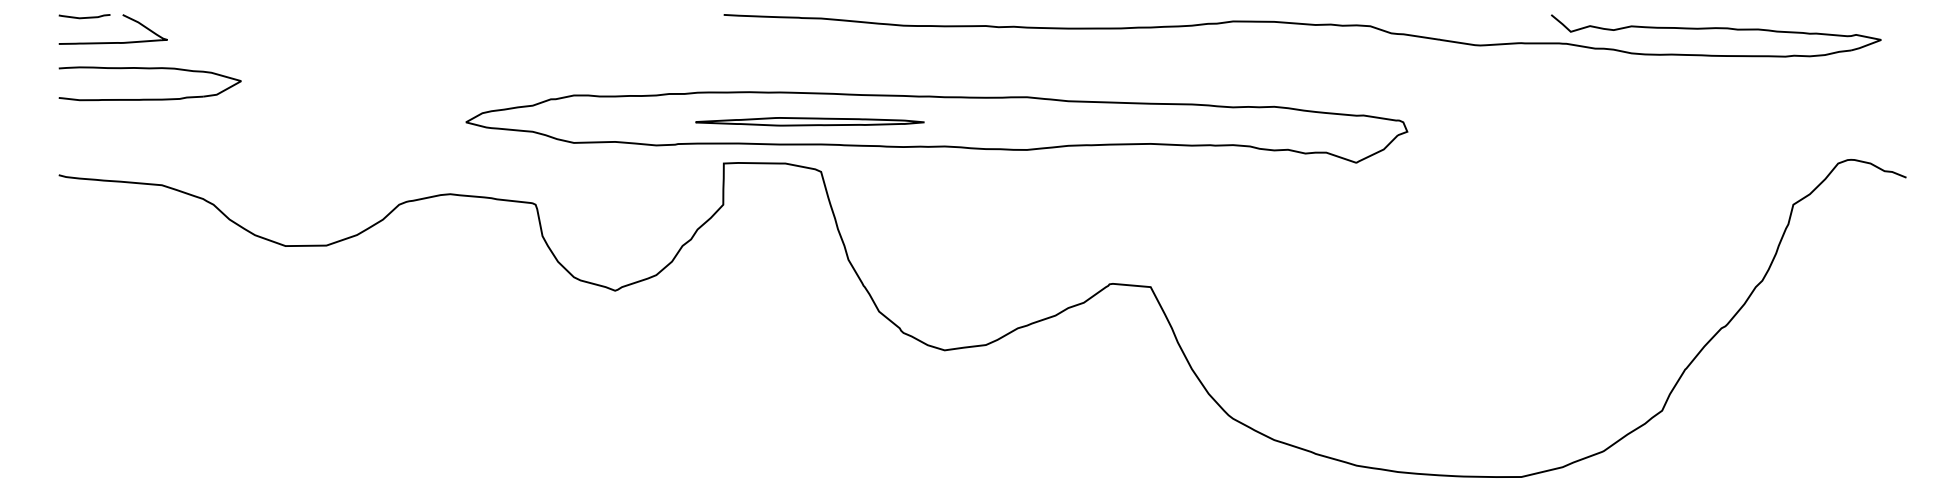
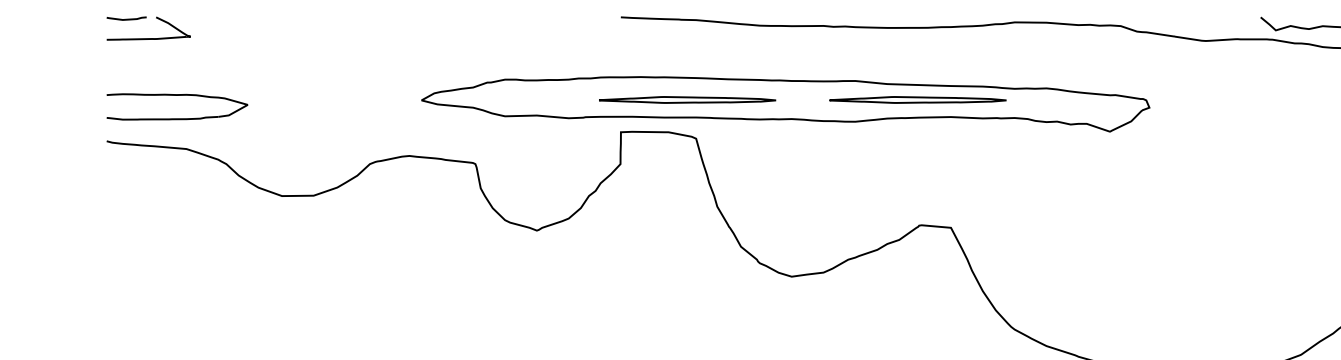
part: (149, 69) -> (176, 95), moved
part: (1107, 121) -> (917, 99), added

